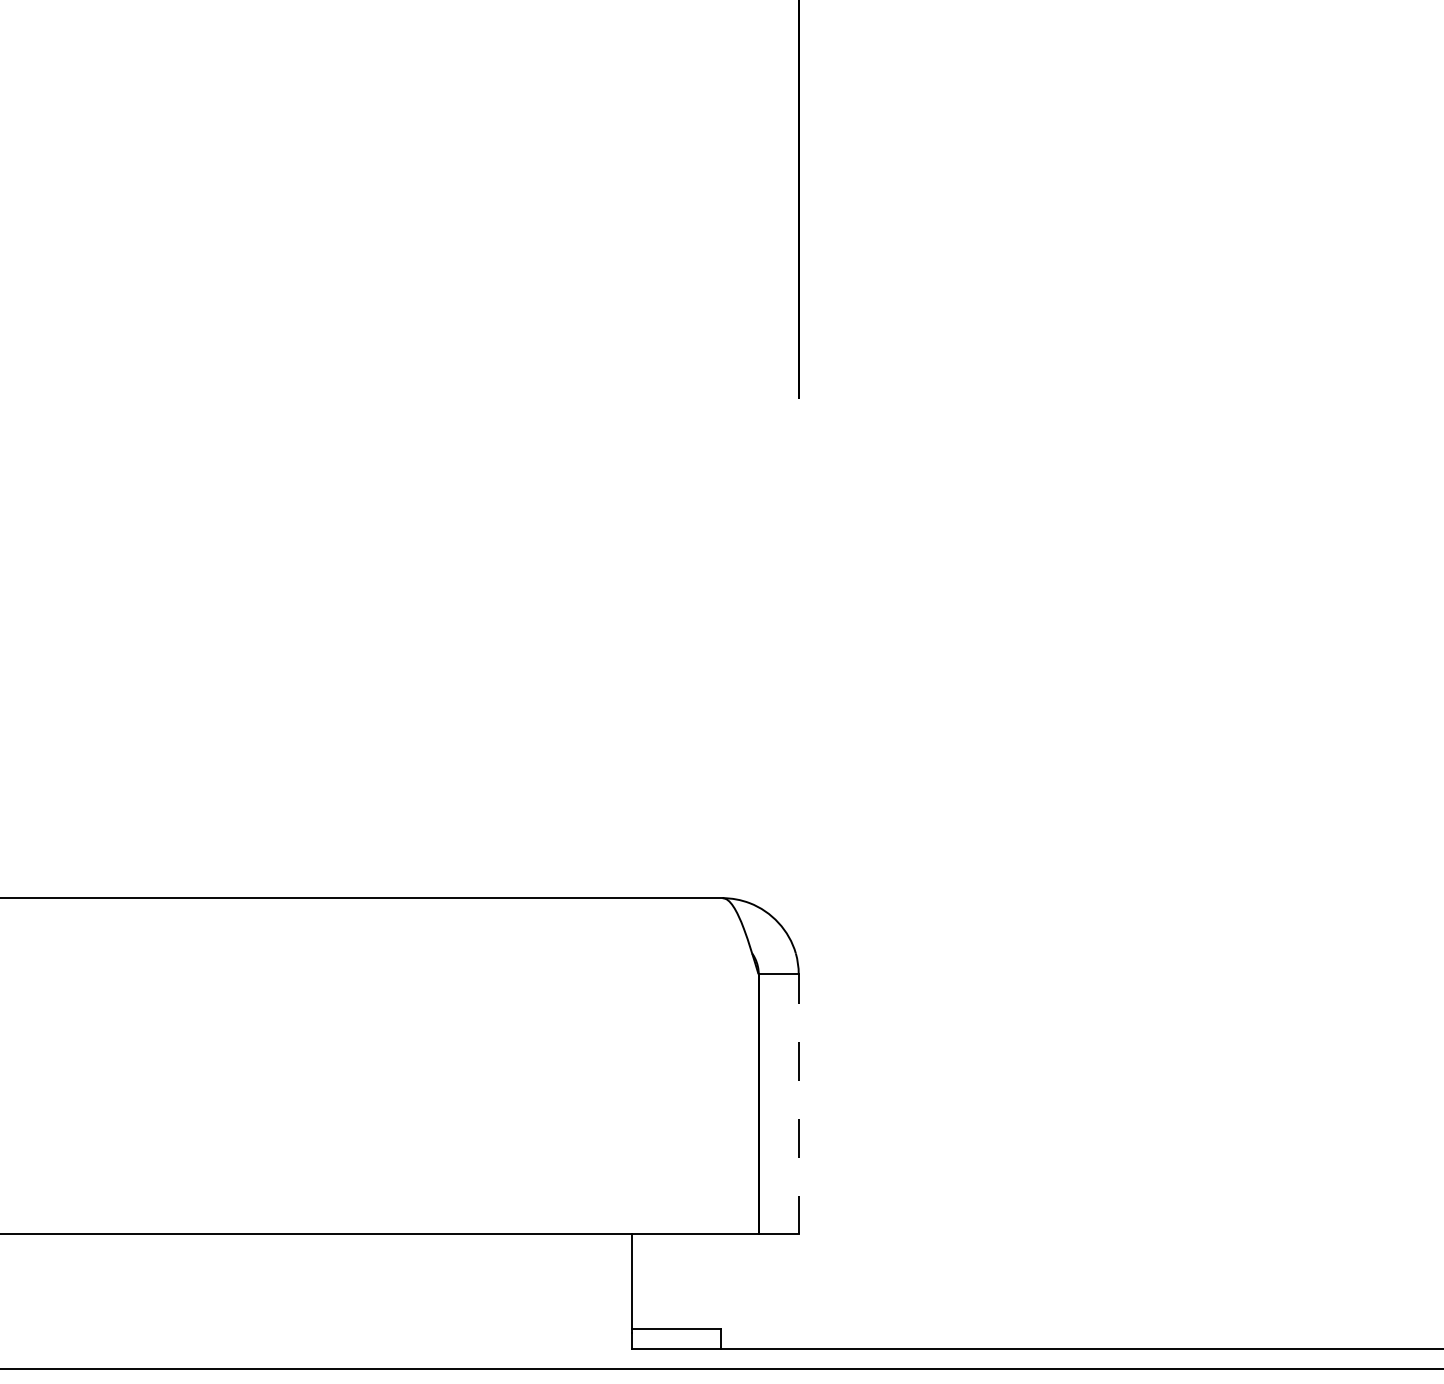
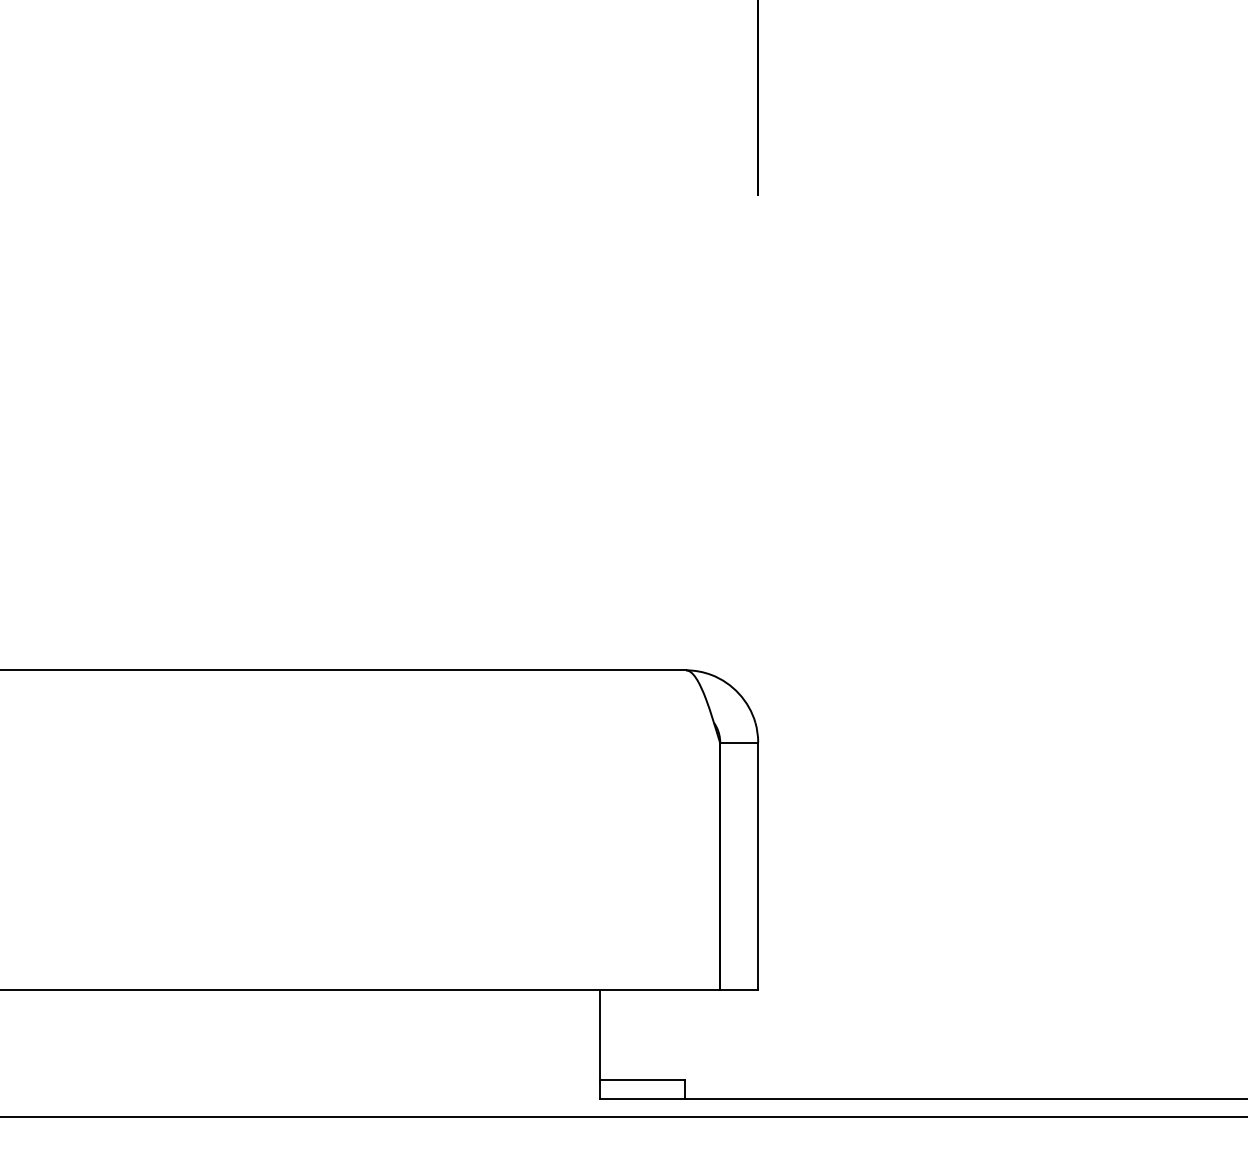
line: (798, 1103) -> (757, 865), dashed -> solid

